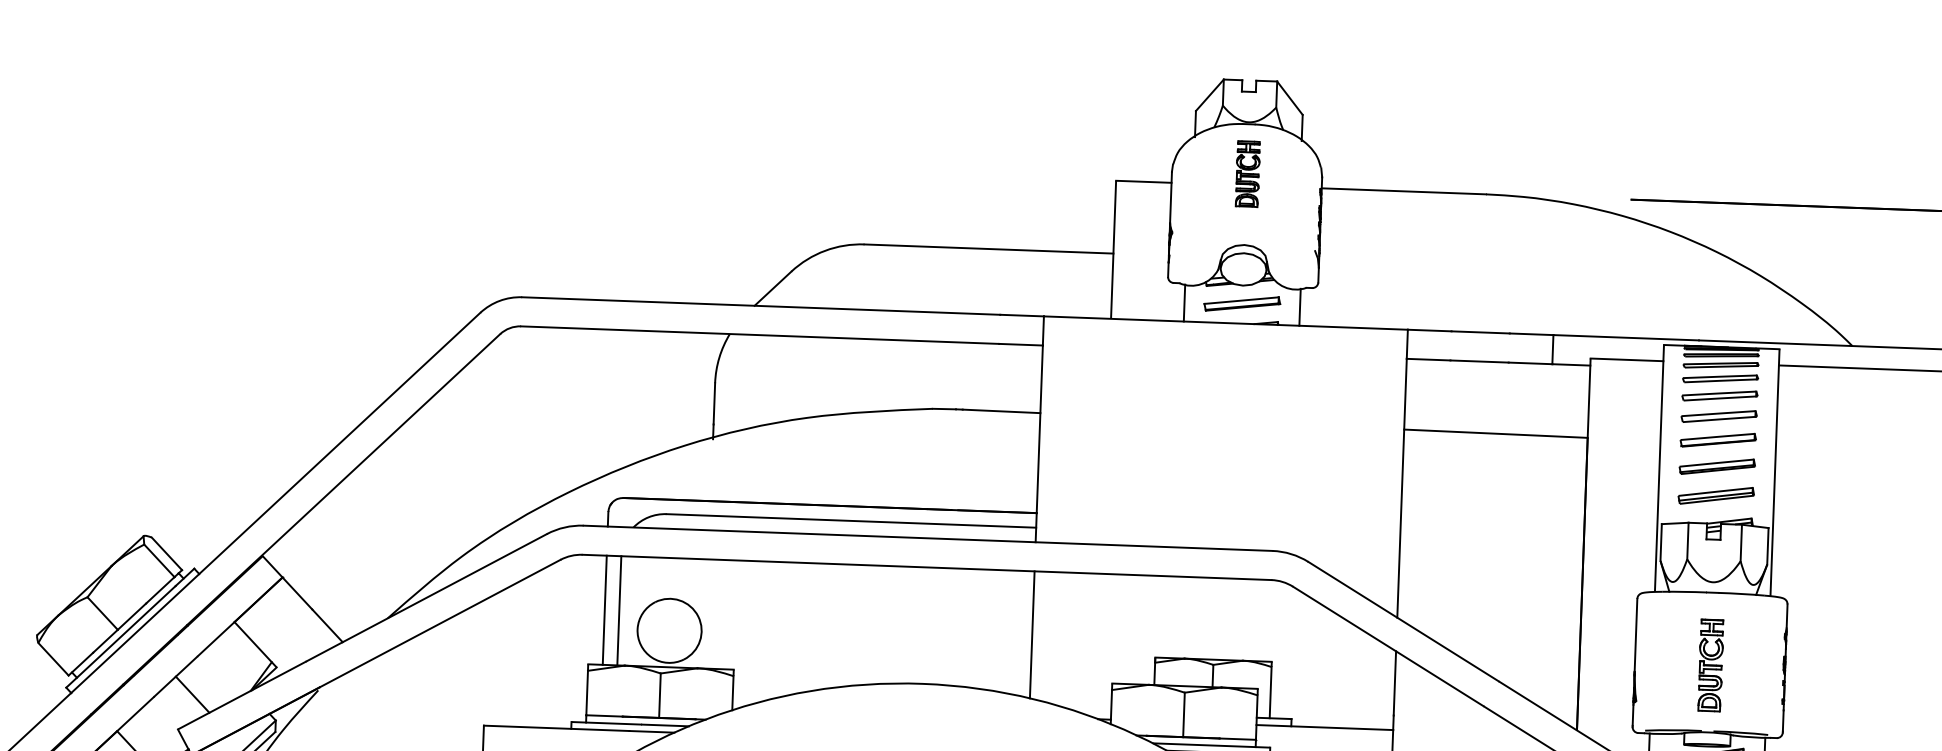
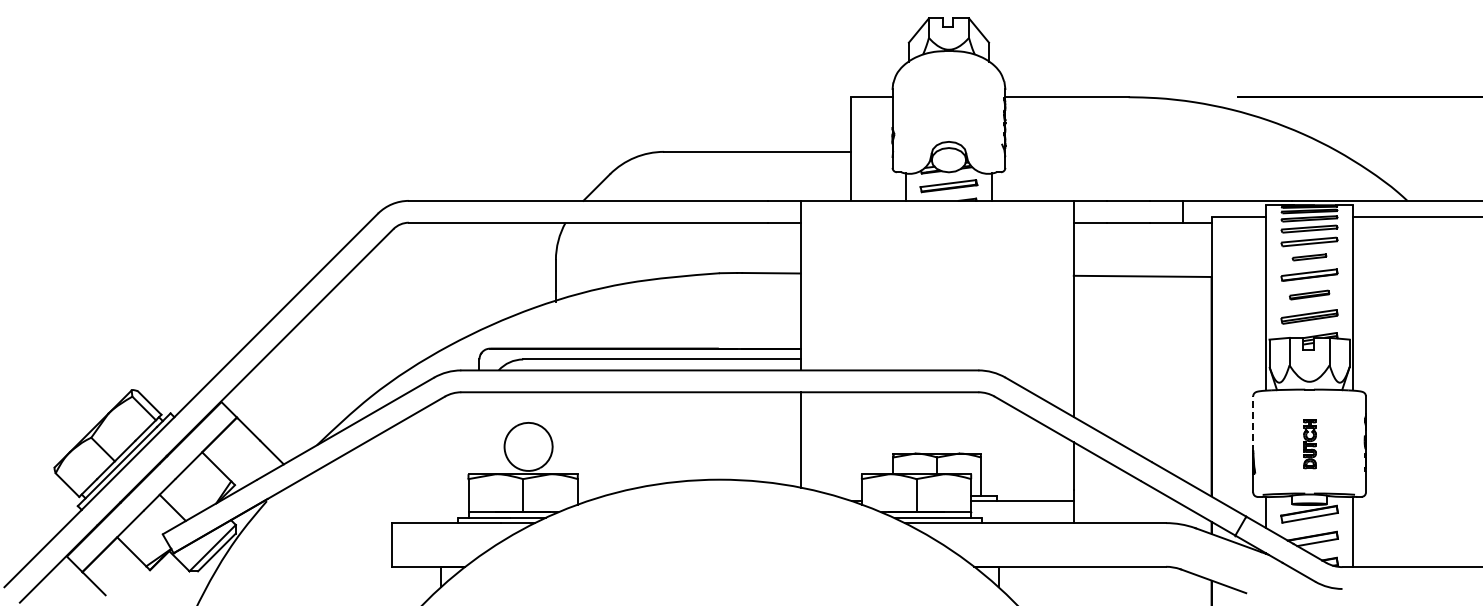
part: (1247, 173) -> (949, 88), removed
part: (1719, 416) -> (1309, 257), size x0.6
part: (1717, 465) -> (1309, 294), size x0.7
line: (604, 610) -> (479, 433), removed
line: (619, 611) -> (490, 433), removed
line: (1636, 636) -> (1253, 424), solid -> dashed
part: (1709, 665) -> (1309, 444), size x0.7

